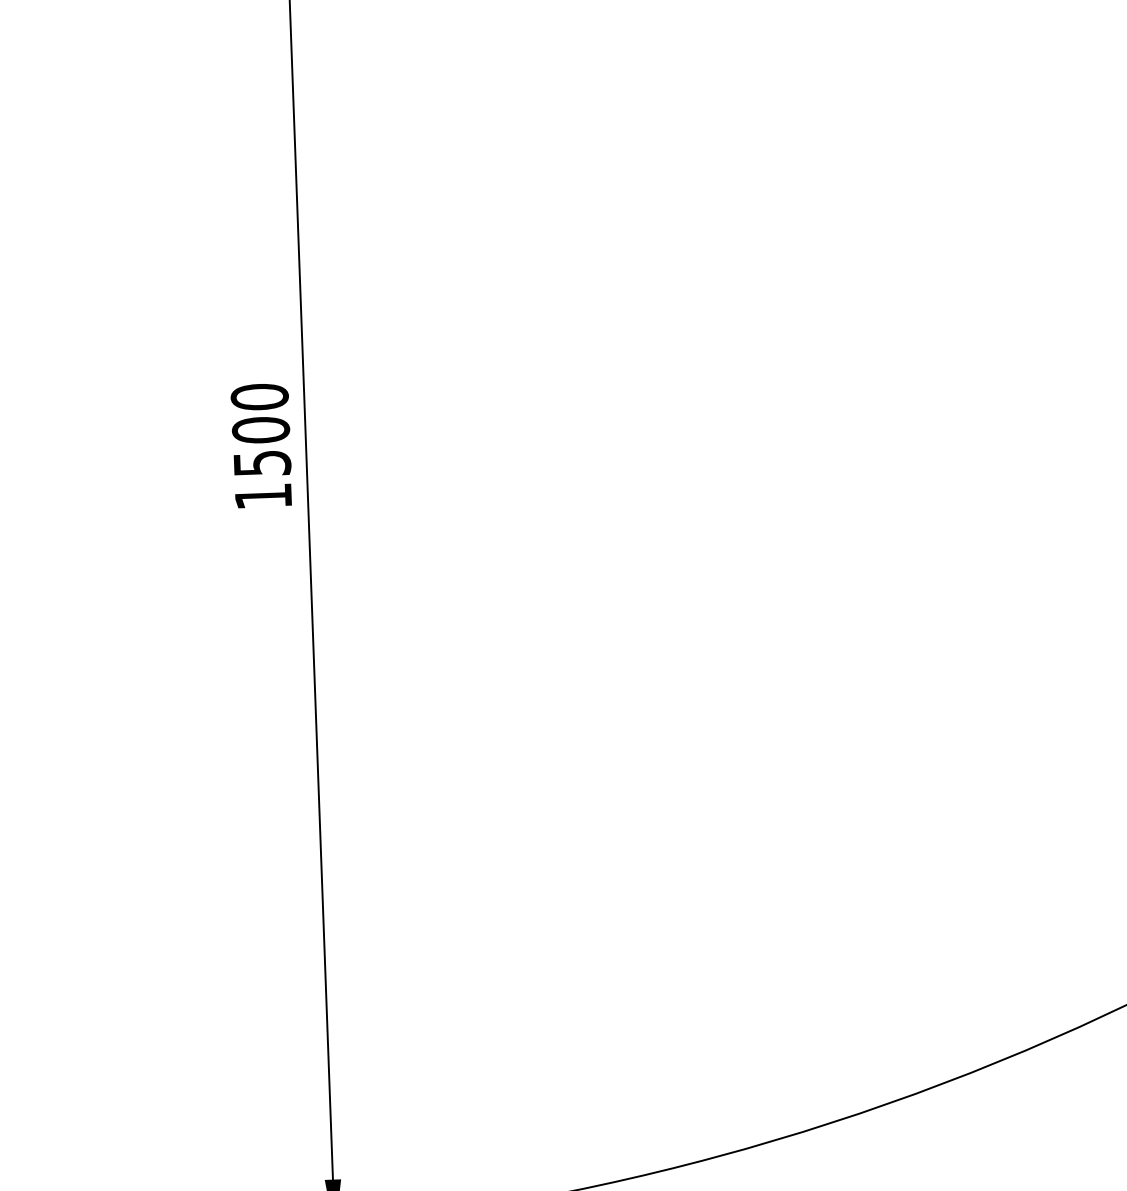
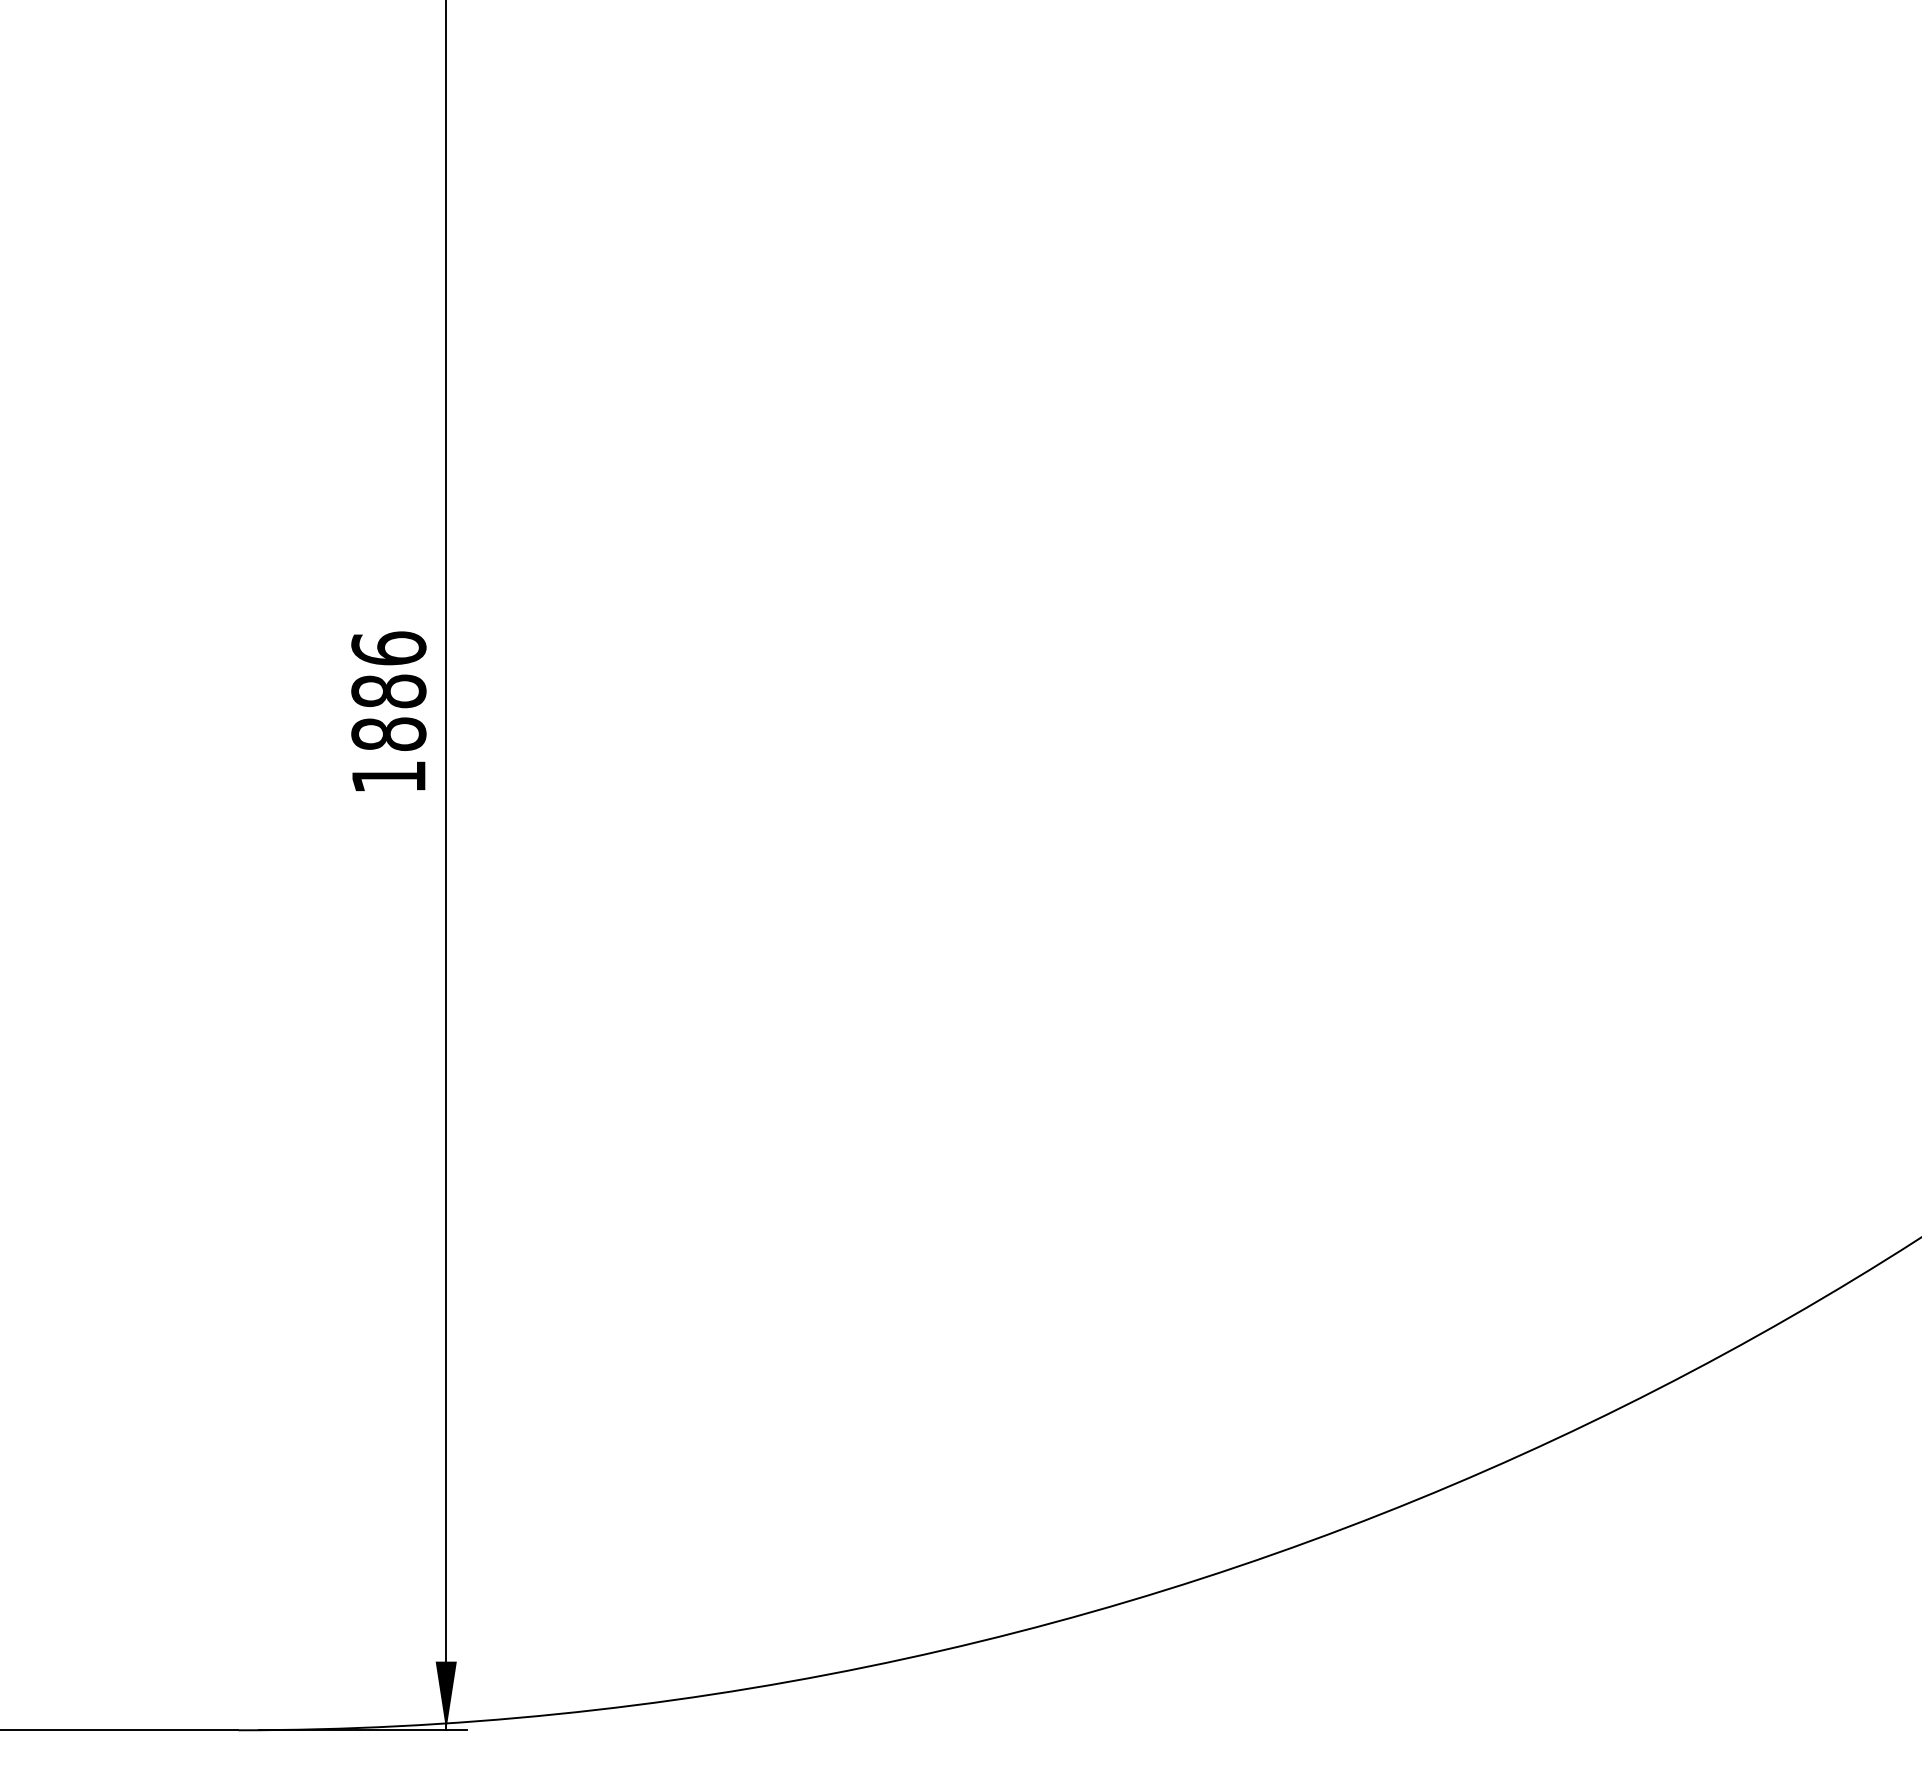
text: (260, 429) -> (388, 690), 1500 -> 1886

